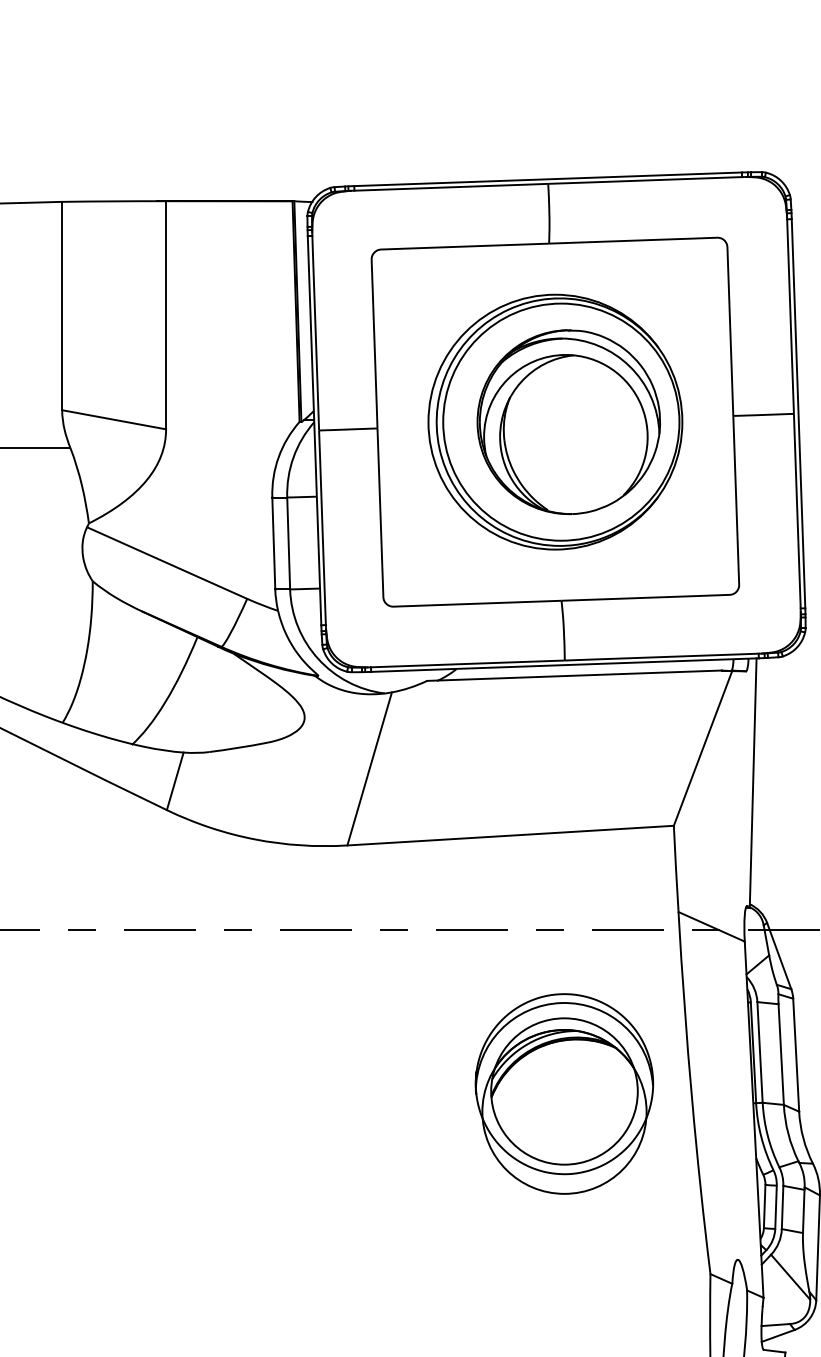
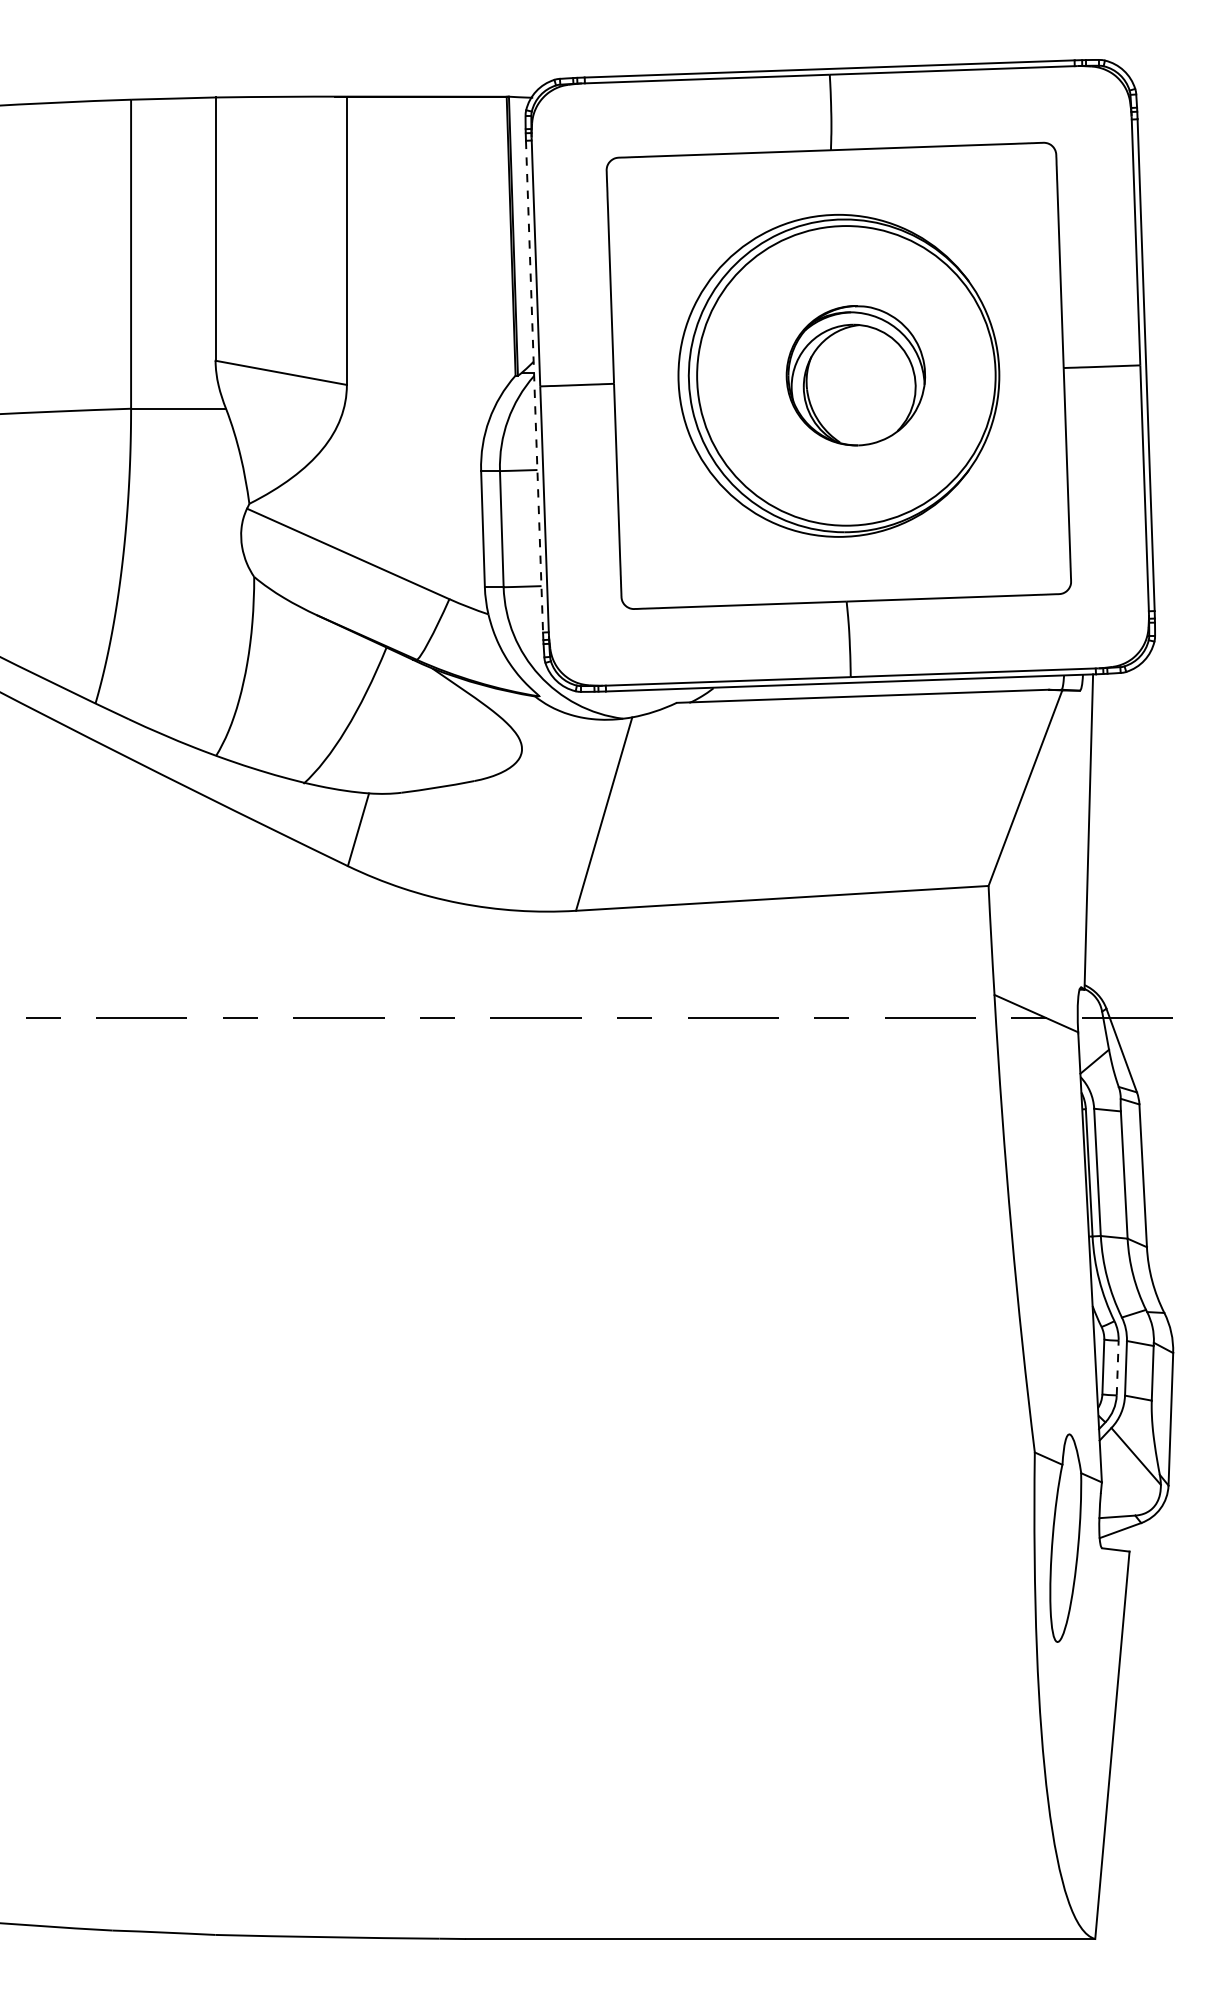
part: (568, 421) -> (855, 375), size x0.6
line: (314, 431) -> (534, 387), solid -> dashed
part: (564, 1093) -> (850, 1224), removed
line: (775, 1206) -> (1117, 1367), solid -> dashed

